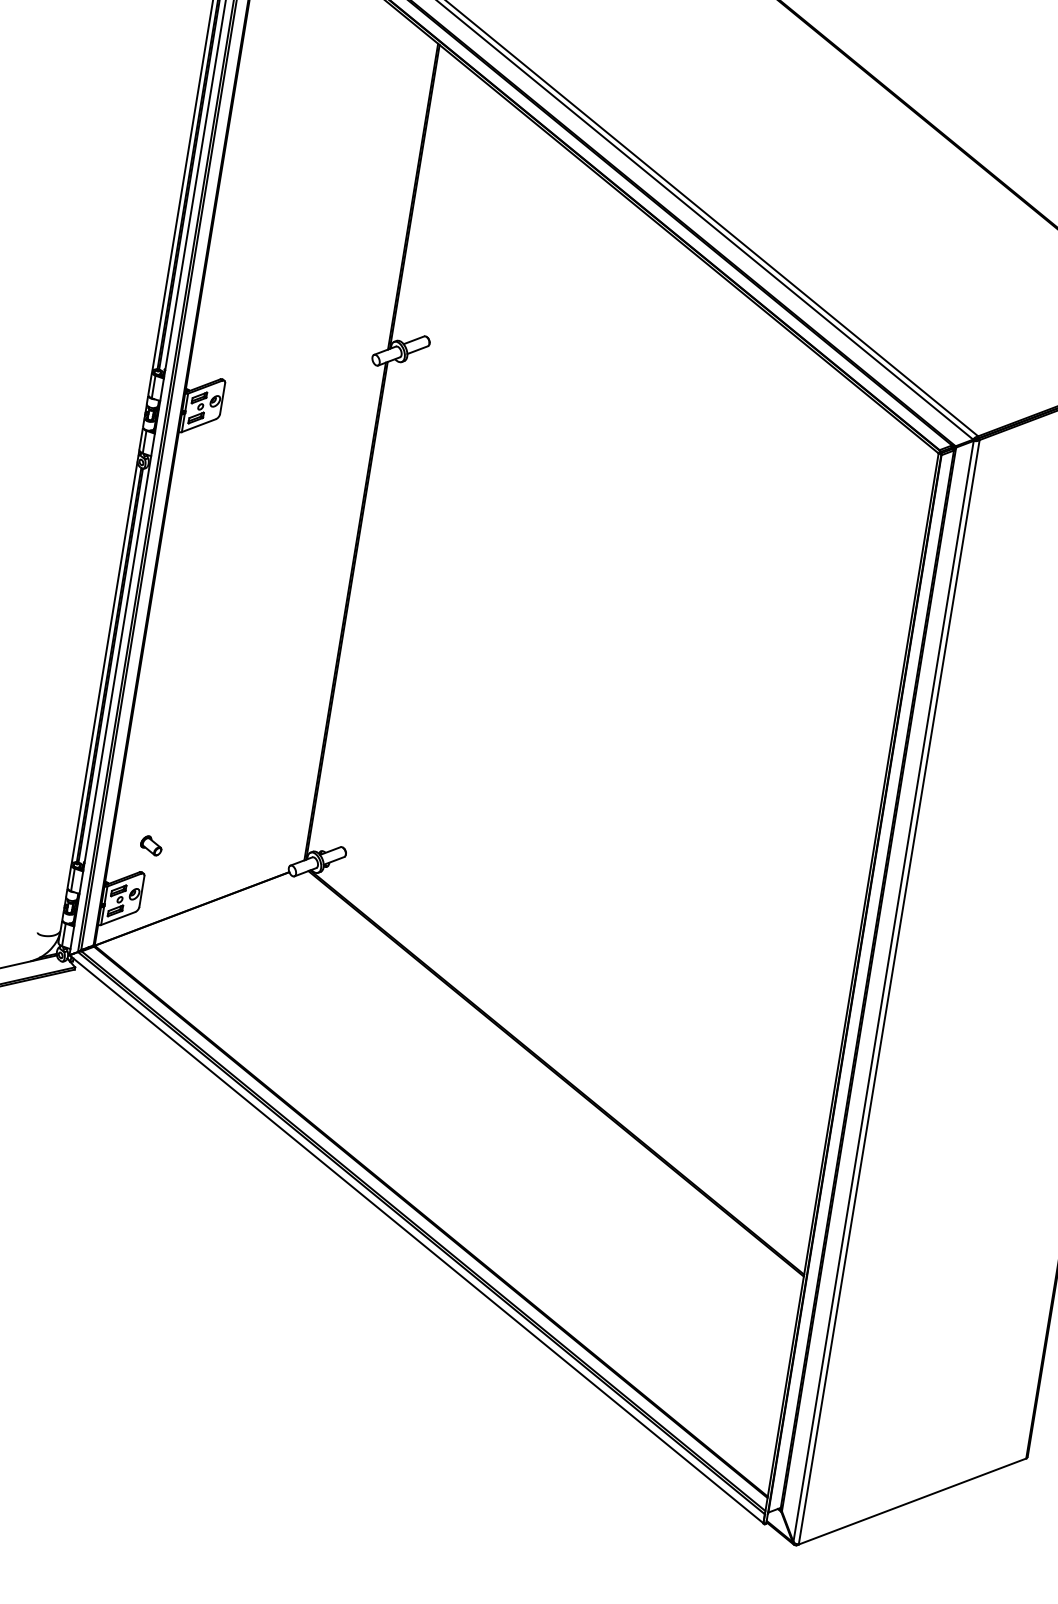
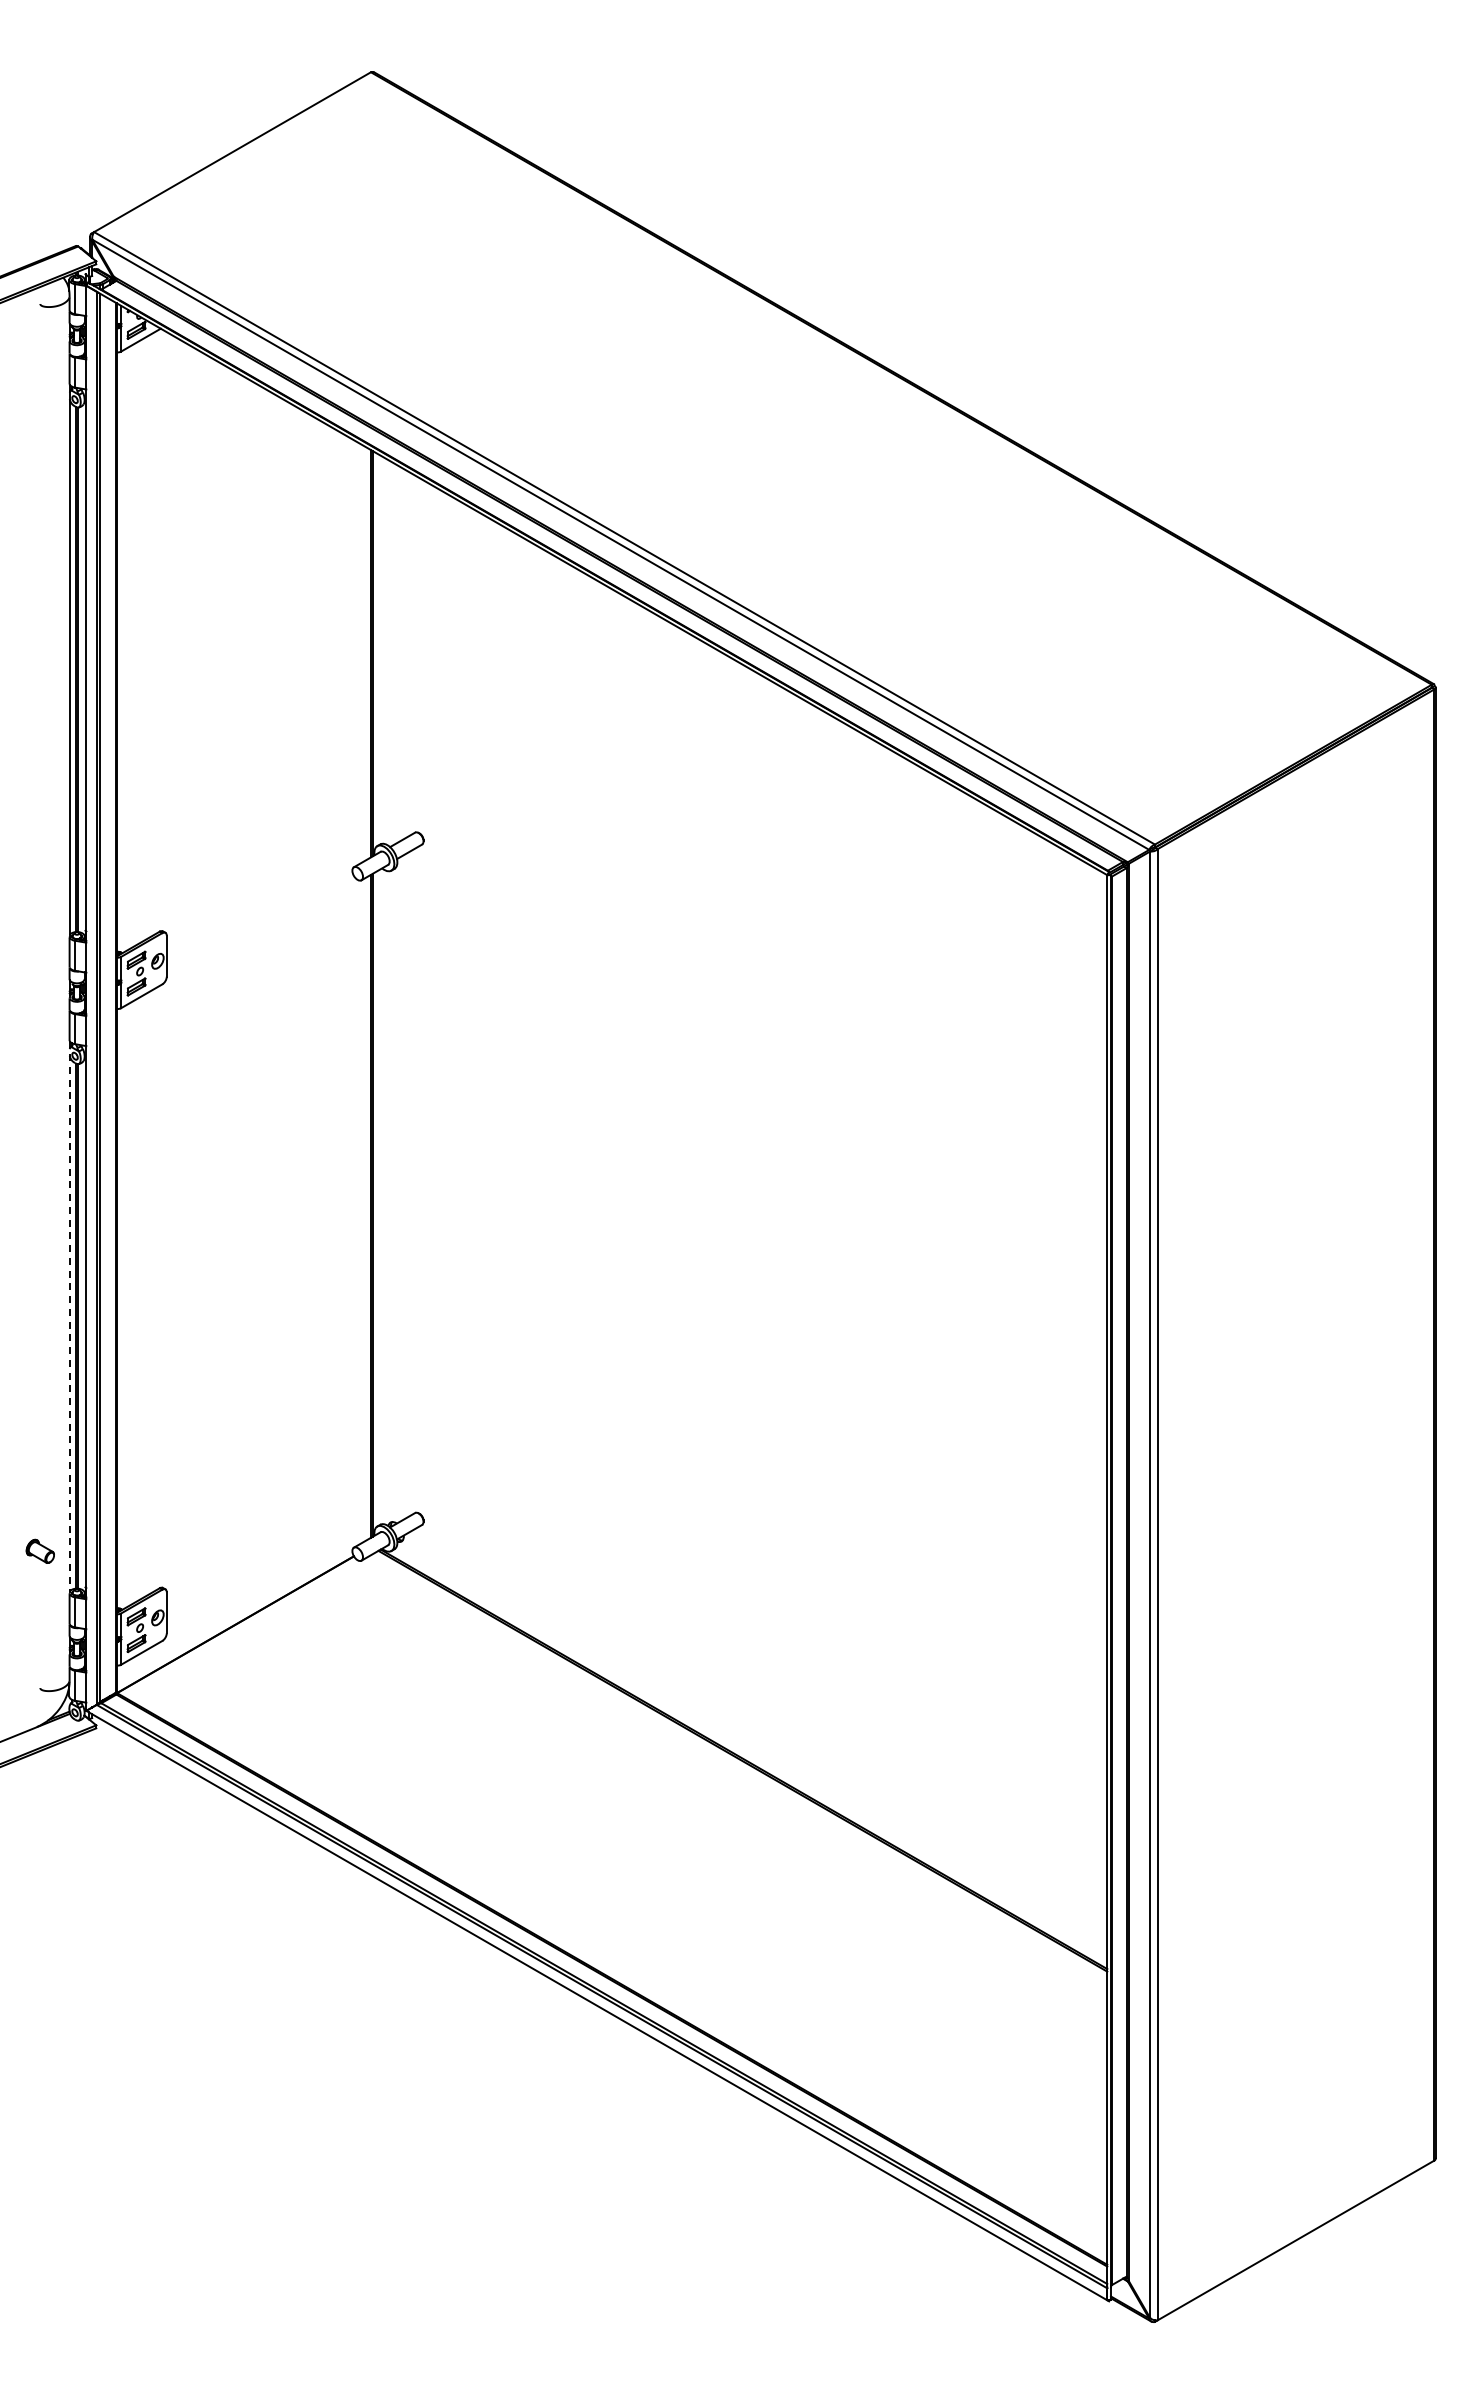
line: (105, 657) -> (69, 1317), solid -> dashed
part: (150, 844) -> (39, 1550), moved

